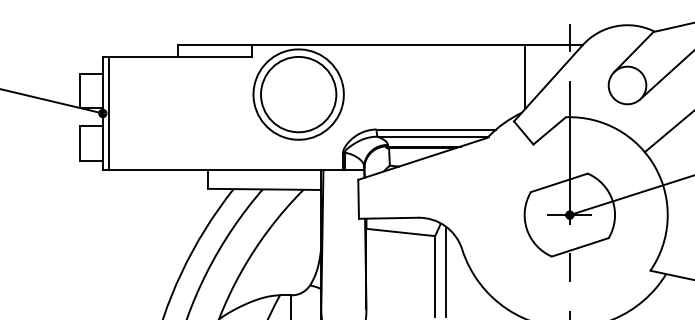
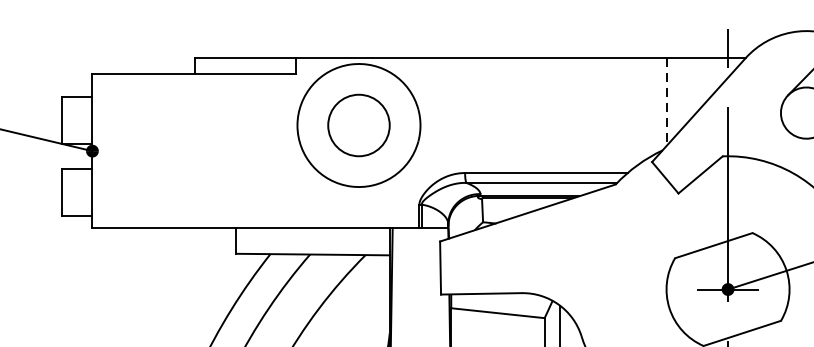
line: (524, 77) -> (666, 102), solid -> dashed
circle: (298, 94) -> (358, 125), size x0.6
line: (109, 112) -> (101, 149), removed

